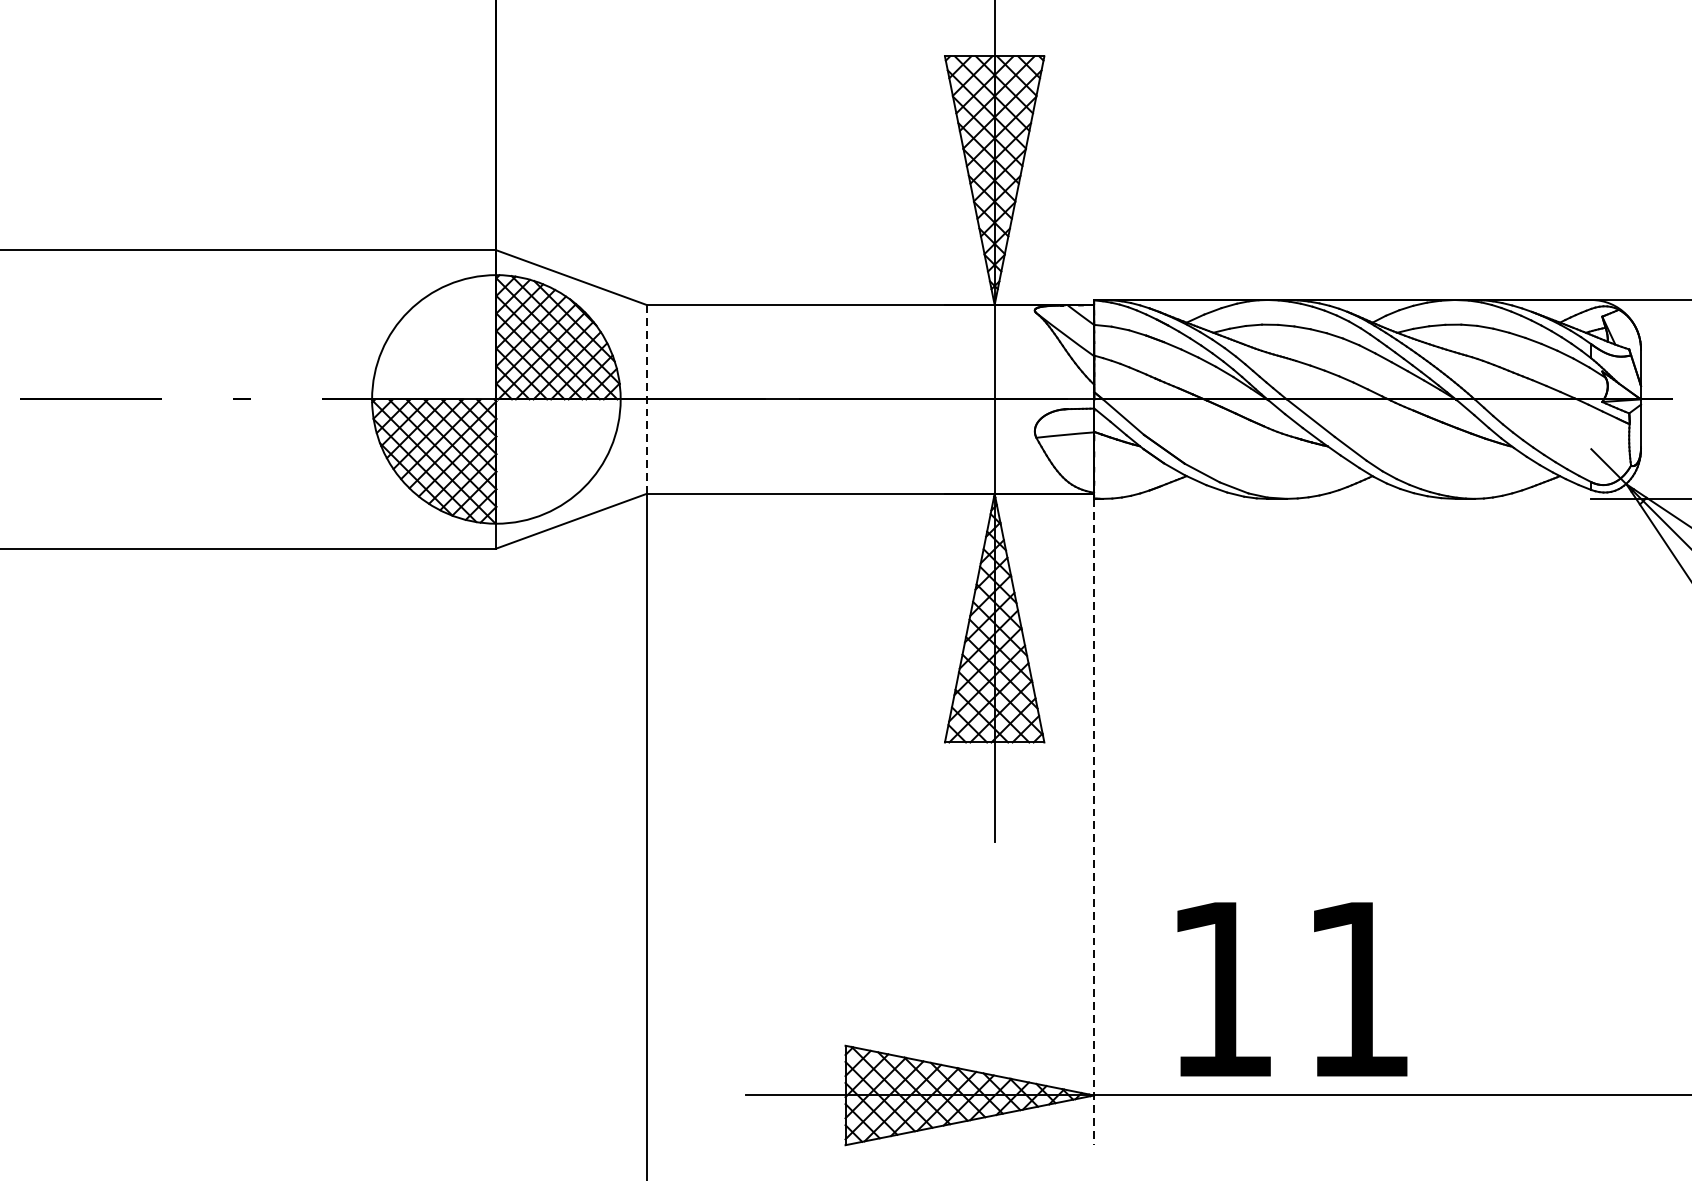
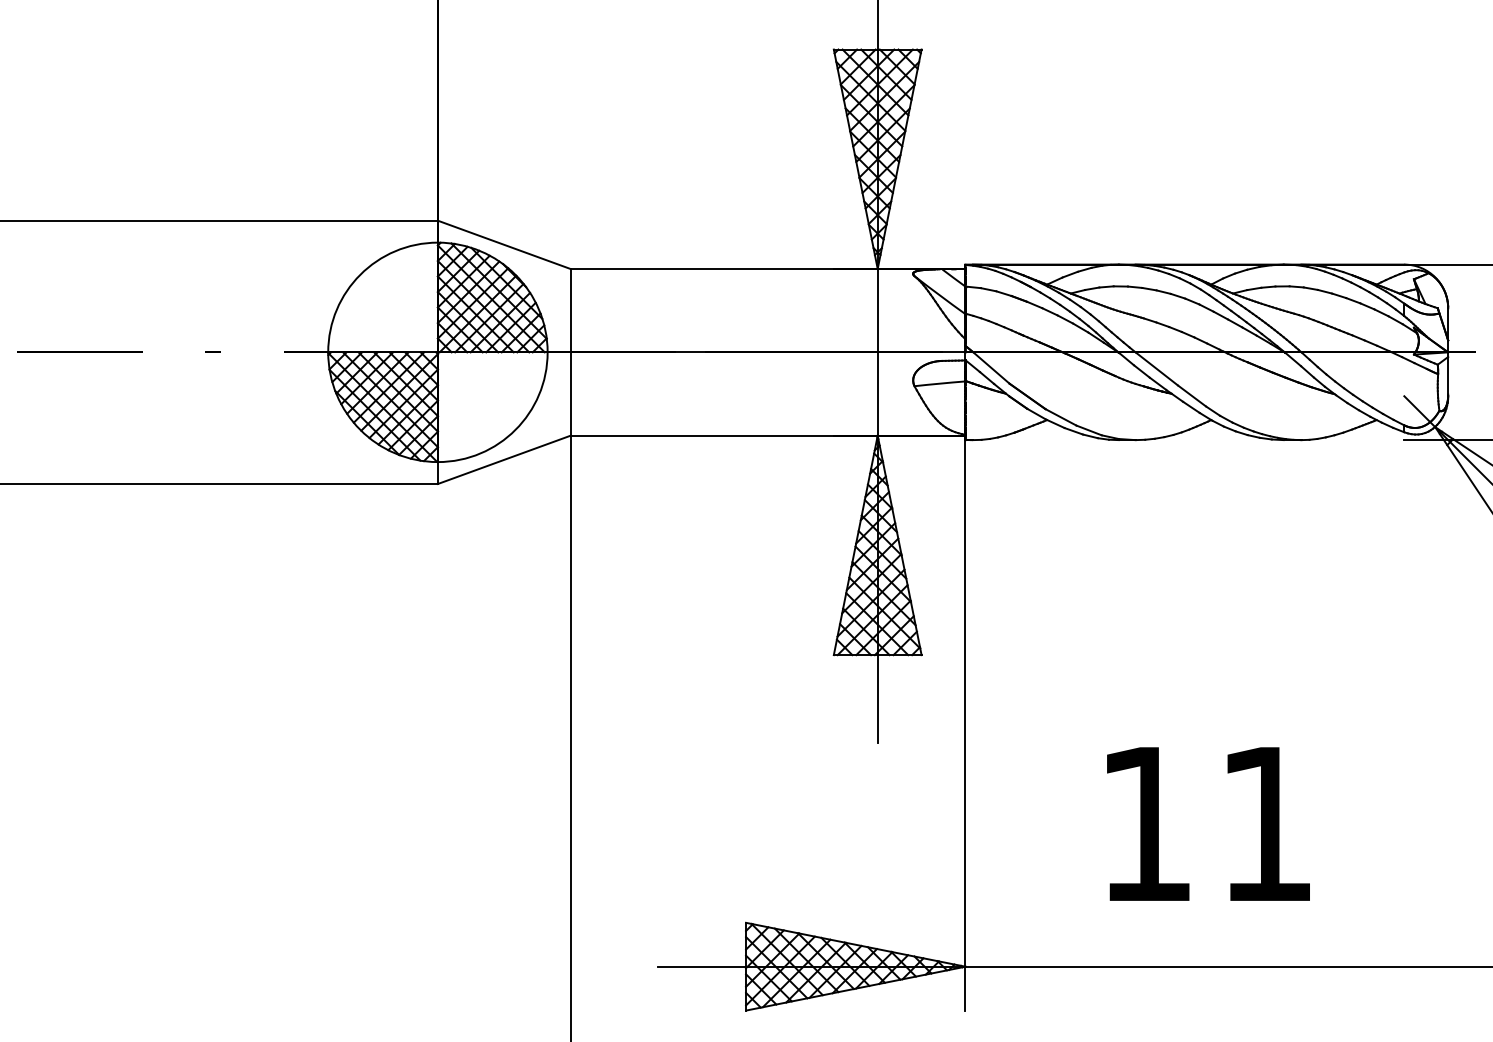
line: (646, 398) -> (570, 351), dashed -> solid
line: (1094, 822) -> (965, 725), dashed -> solid
text: (1292, 988) -> (1208, 823), moved

